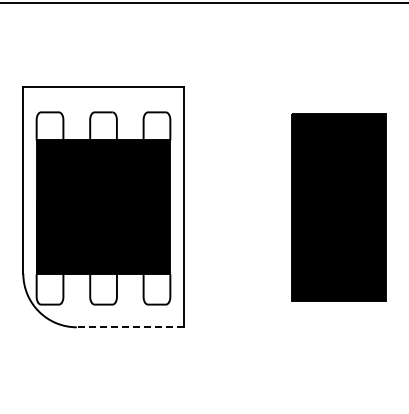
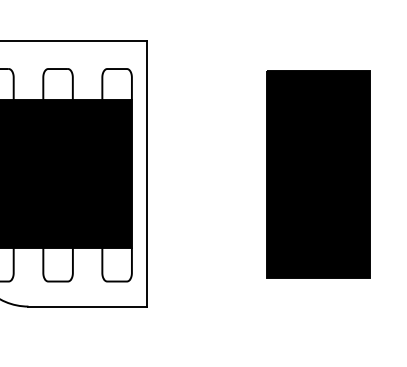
line: (129, 327) -> (86, 306), dashed -> solid

